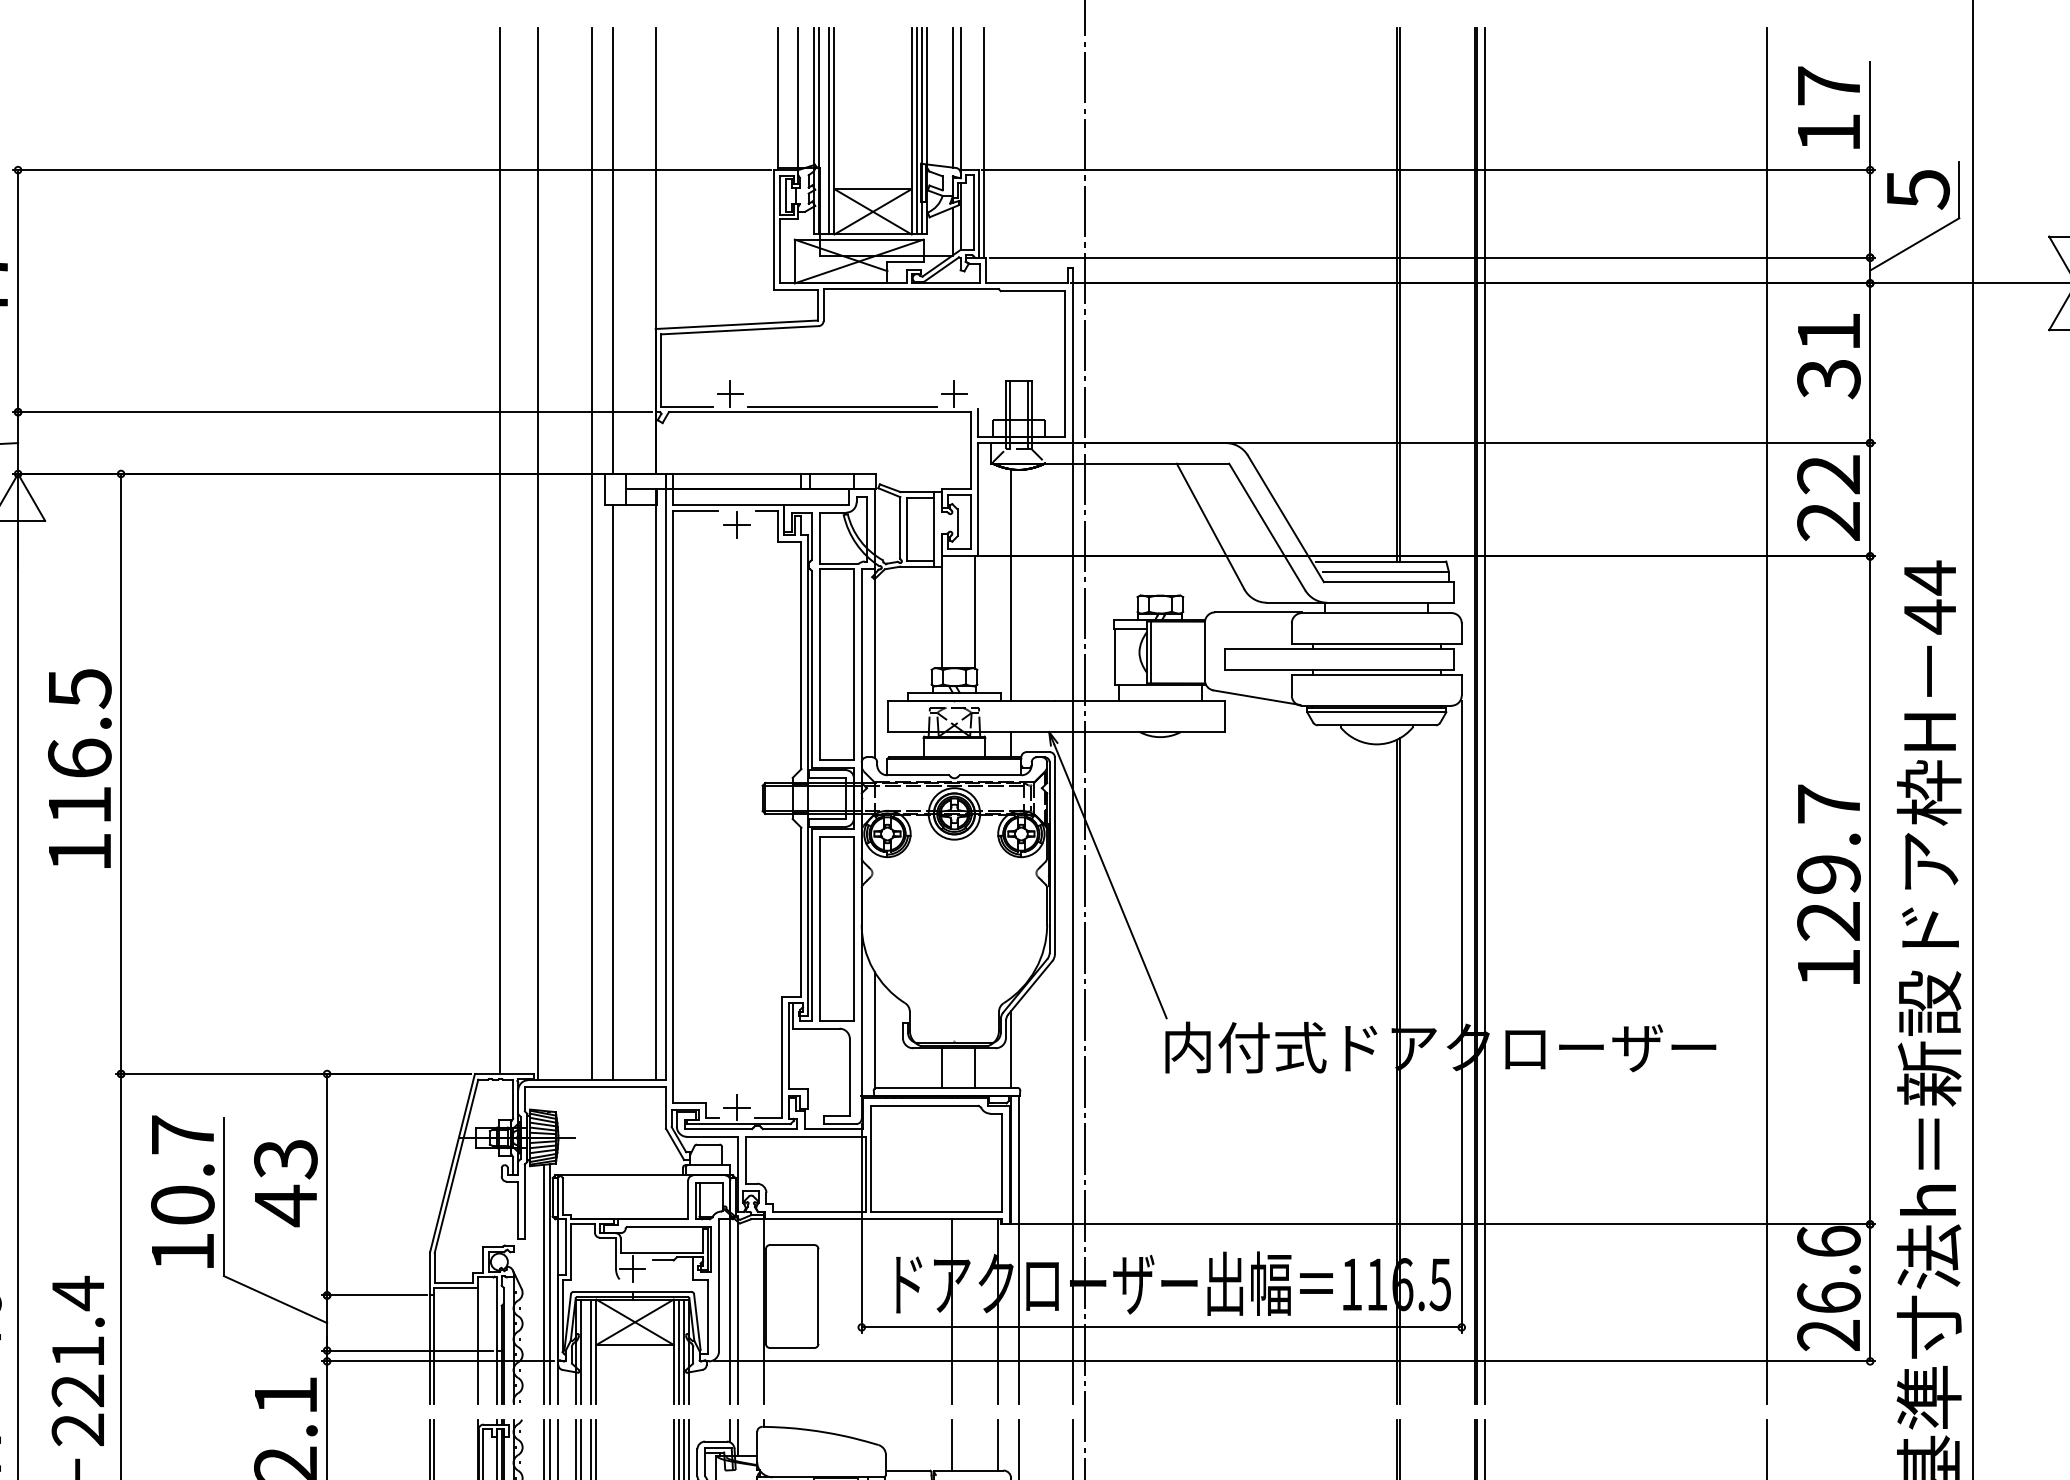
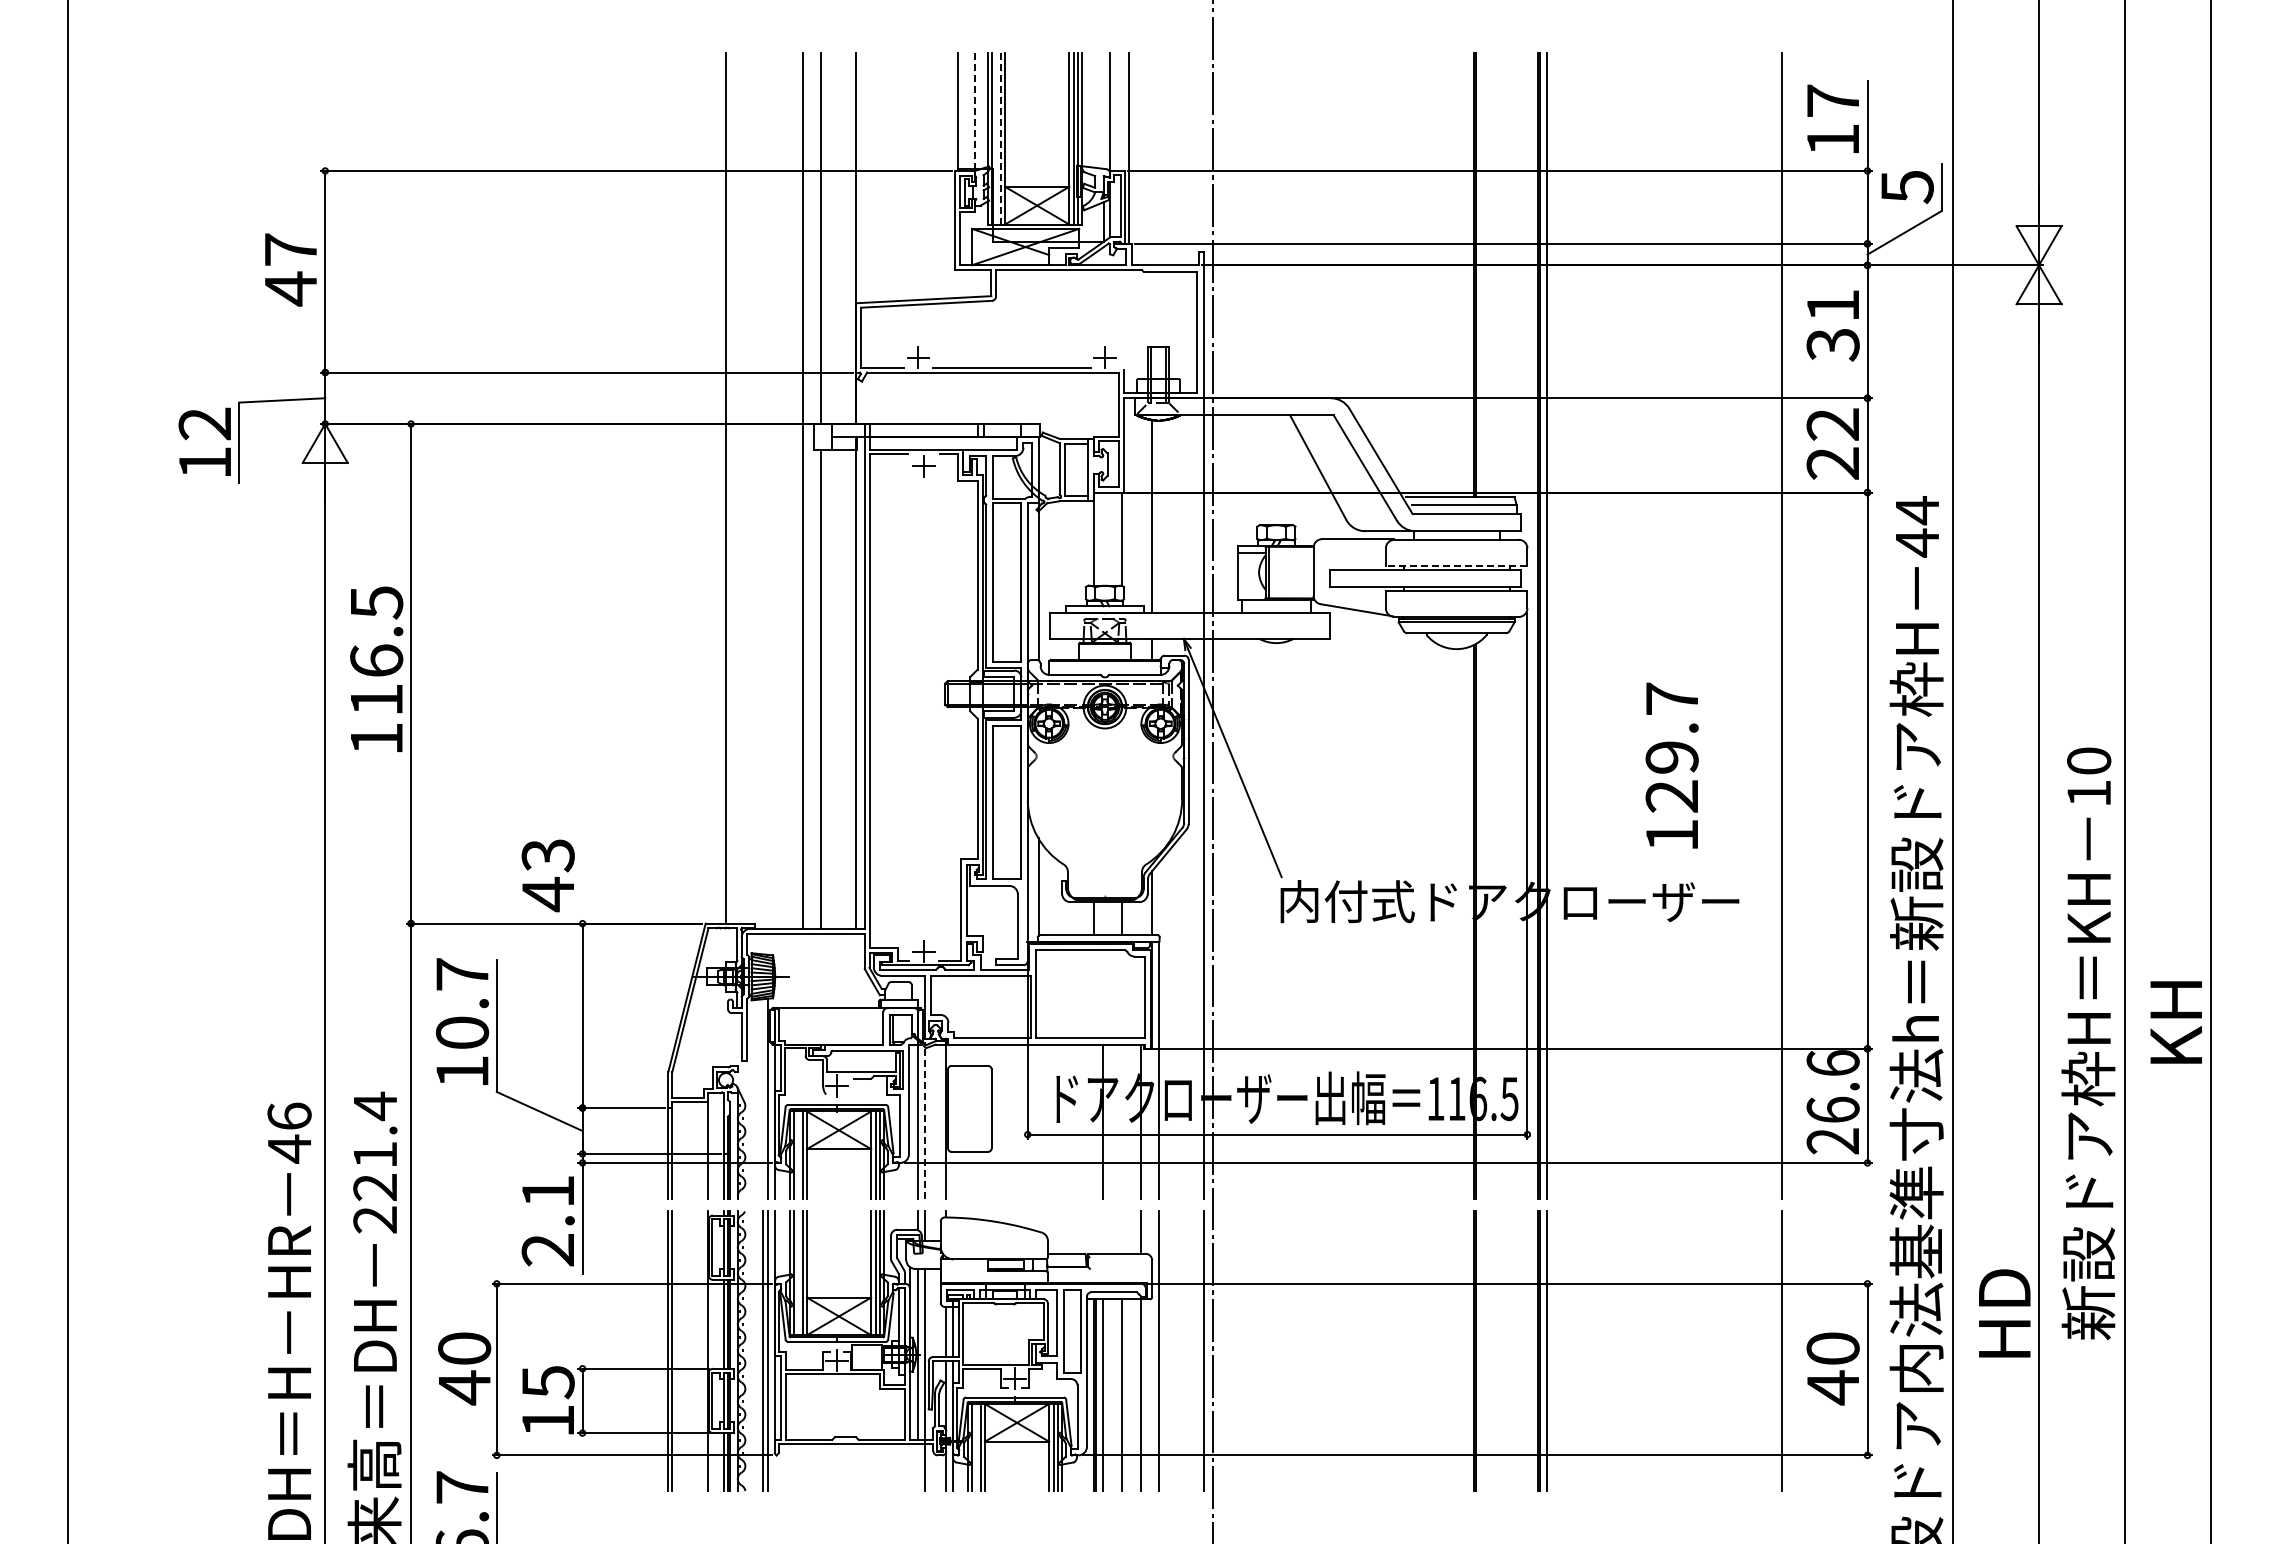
line: (952, 97) -> (1103, 110), removed
line: (798, 98) -> (975, 111), solid -> dashed
line: (828, 131) -> (1000, 138), solid -> dashed
line: (538, 553) -> (758, 490), removed
line: (1376, 643) -> (1456, 565), solid -> dashed
text: (1828, 884) -> (1671, 765), moved
text: (284, 1183) -> (547, 875), moved
line: (544, 1284) -> (763, 1098), removed
line: (737, 1310) -> (924, 1120), solid -> dashed
line: (951, 1444) -> (1102, 1232), removed

